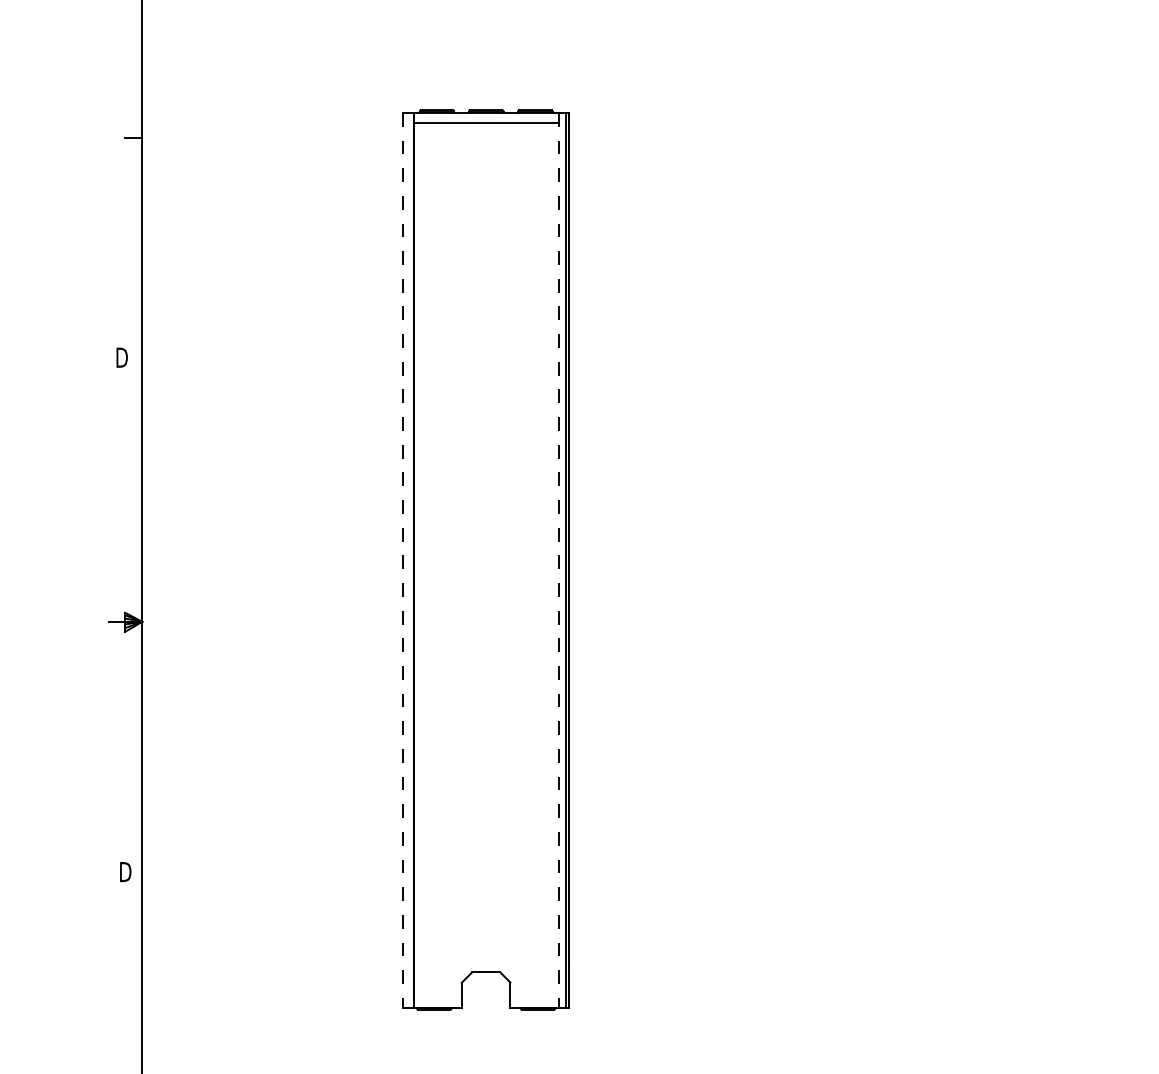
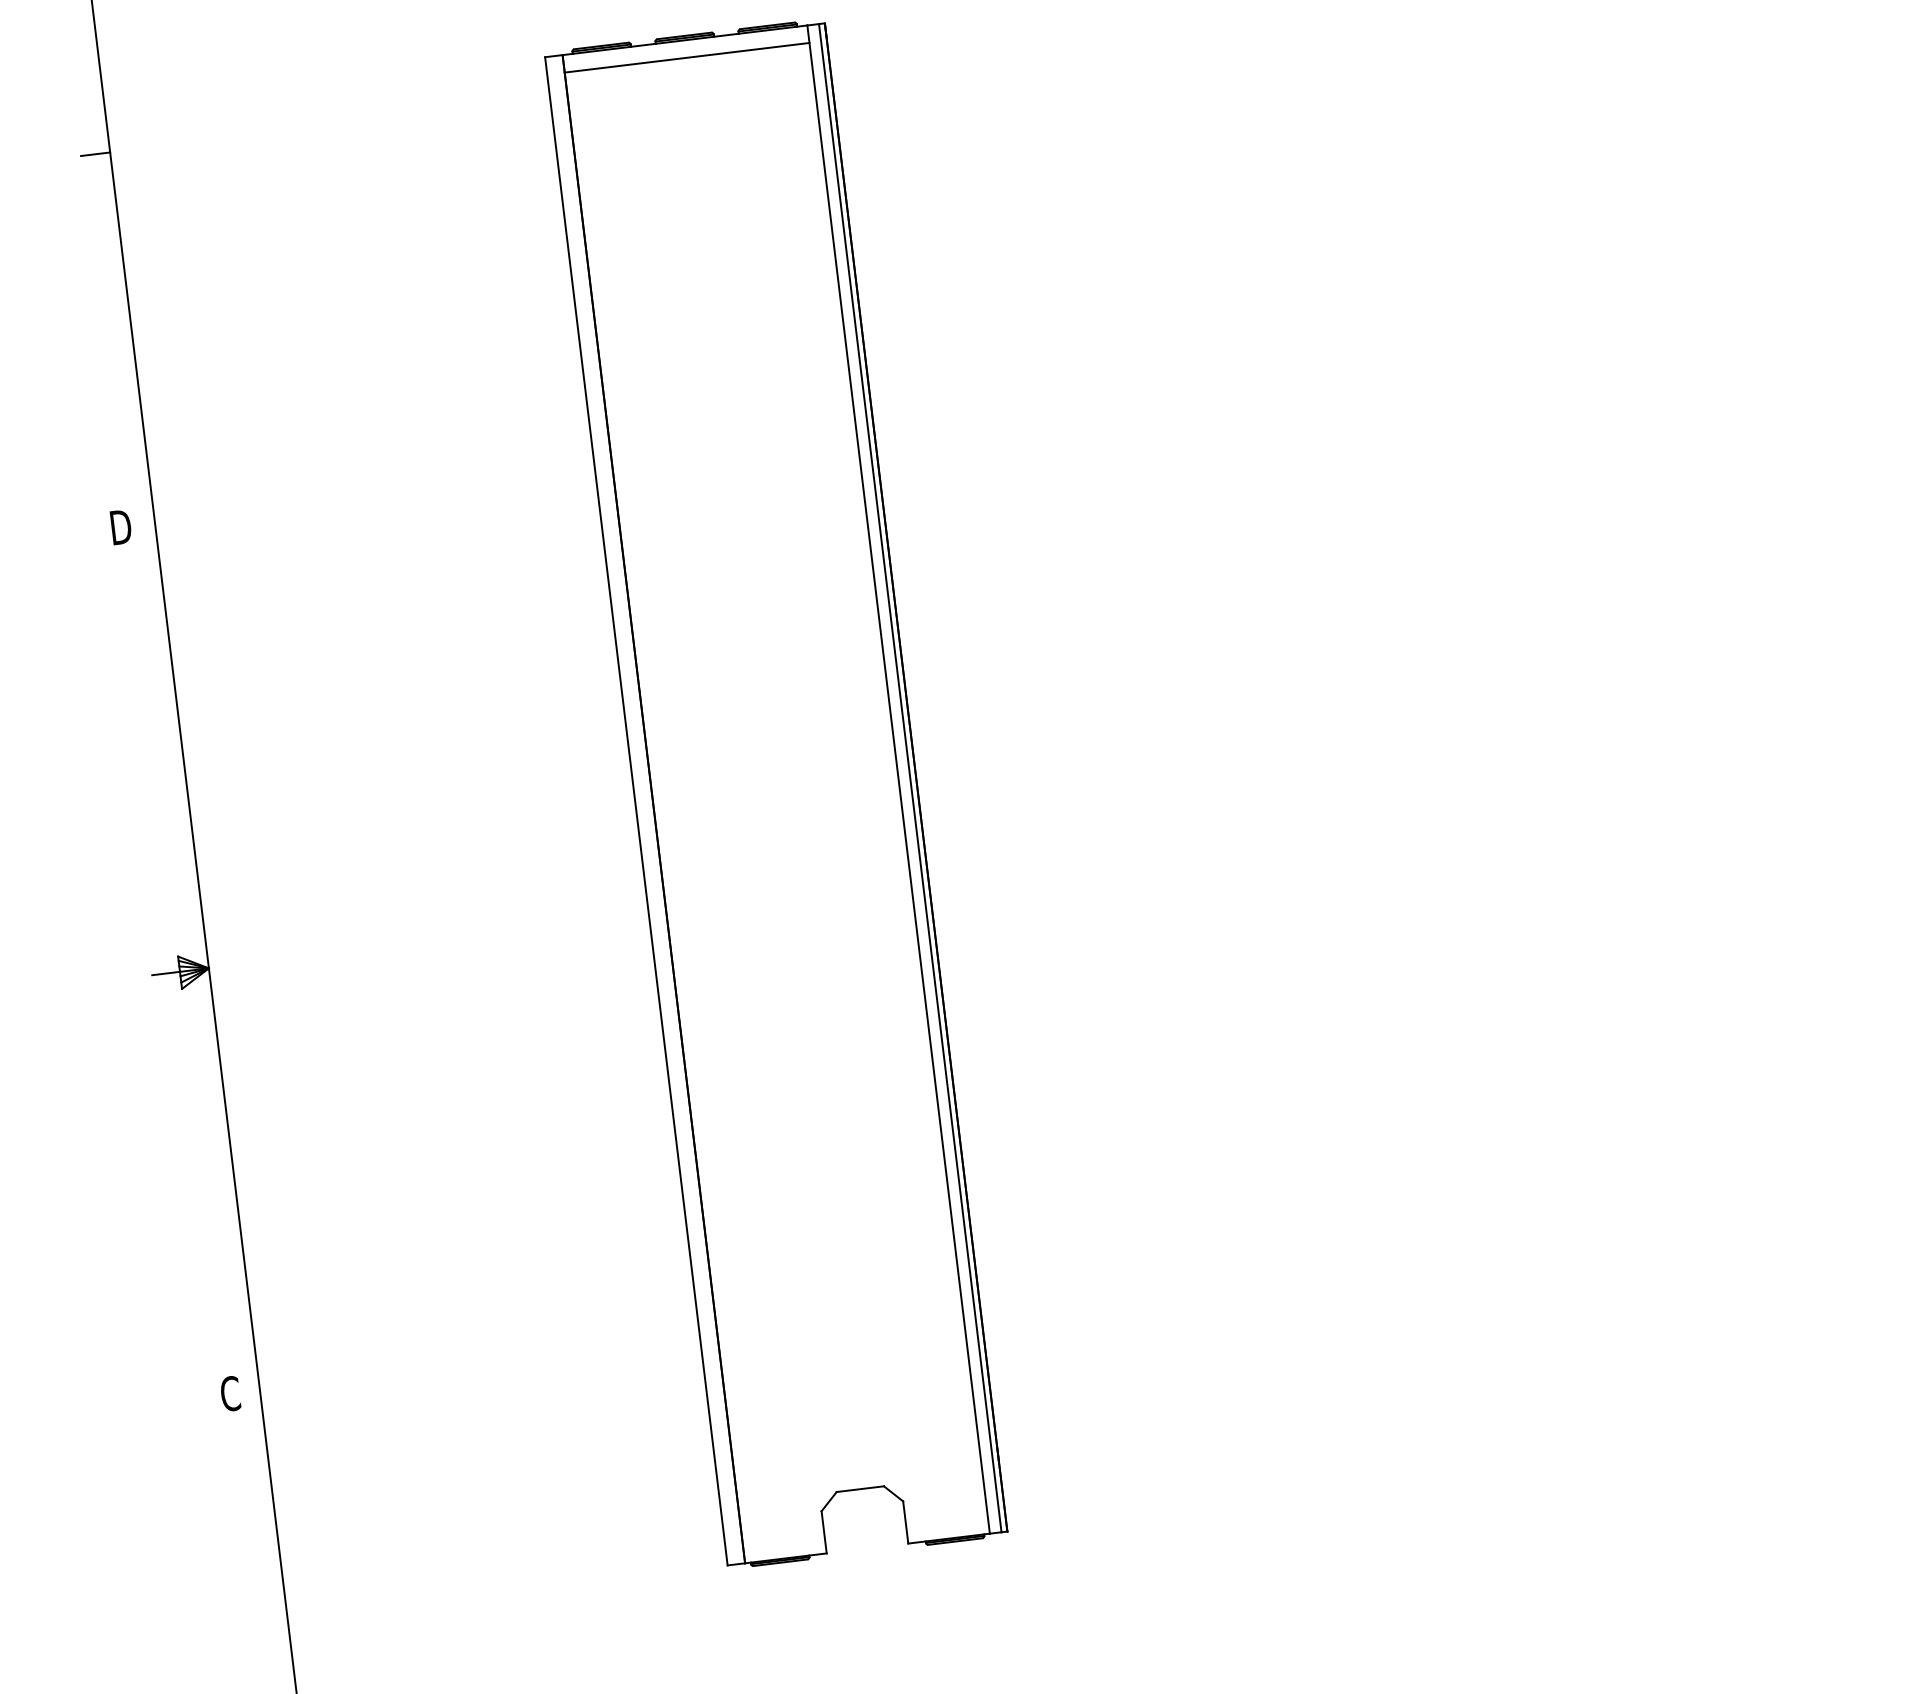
line: (403, 560) -> (636, 811), dashed -> solid
line: (558, 560) -> (898, 780), dashed -> solid
text: (125, 871) -> (231, 1392), D -> C

